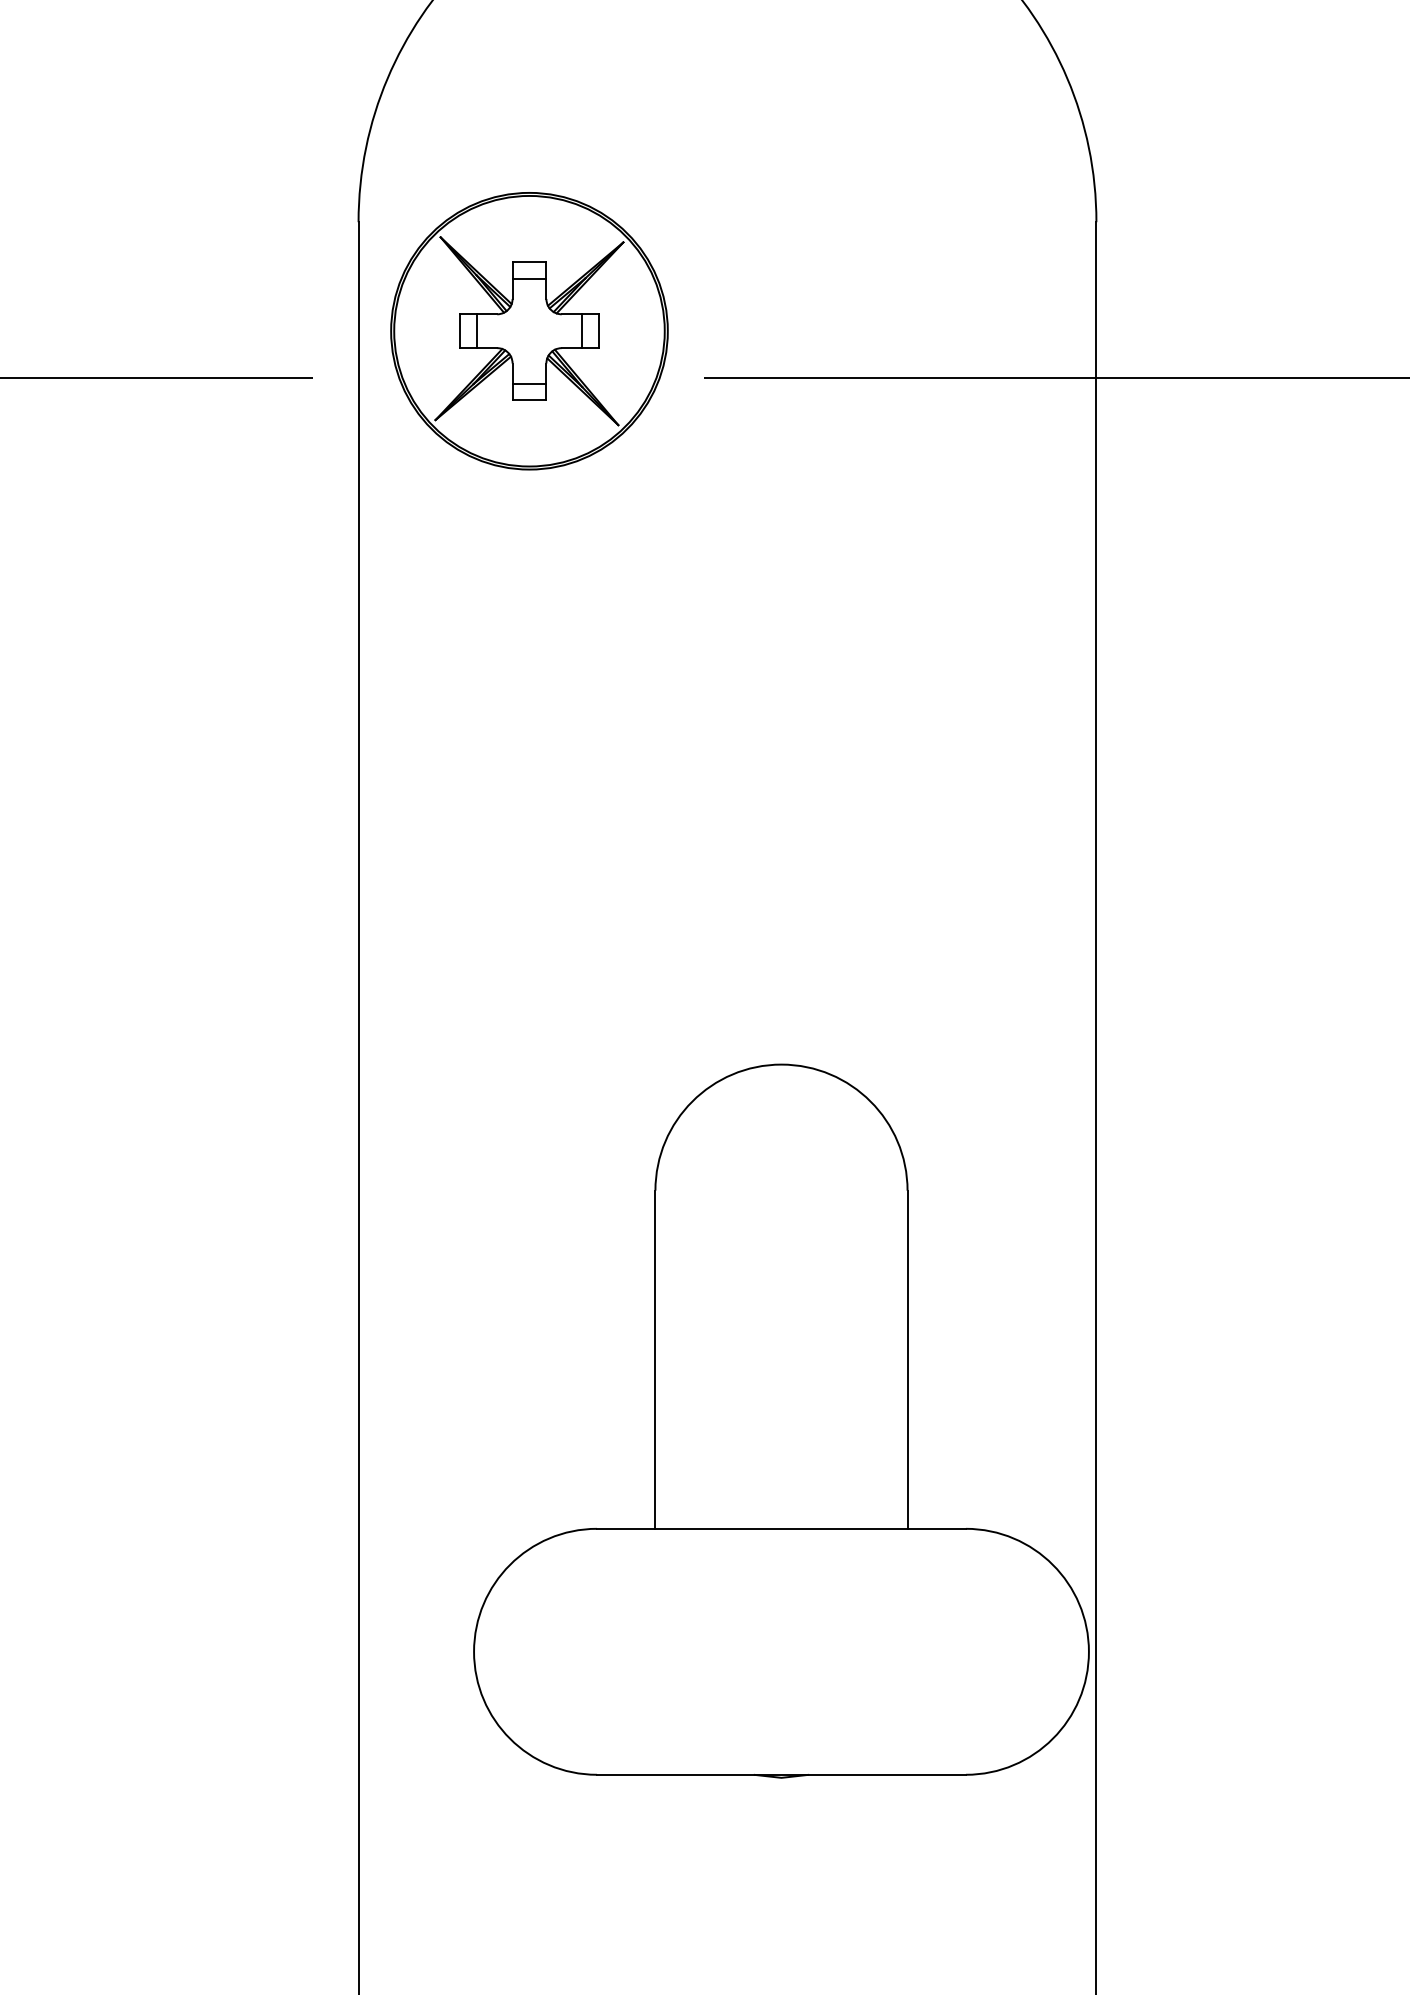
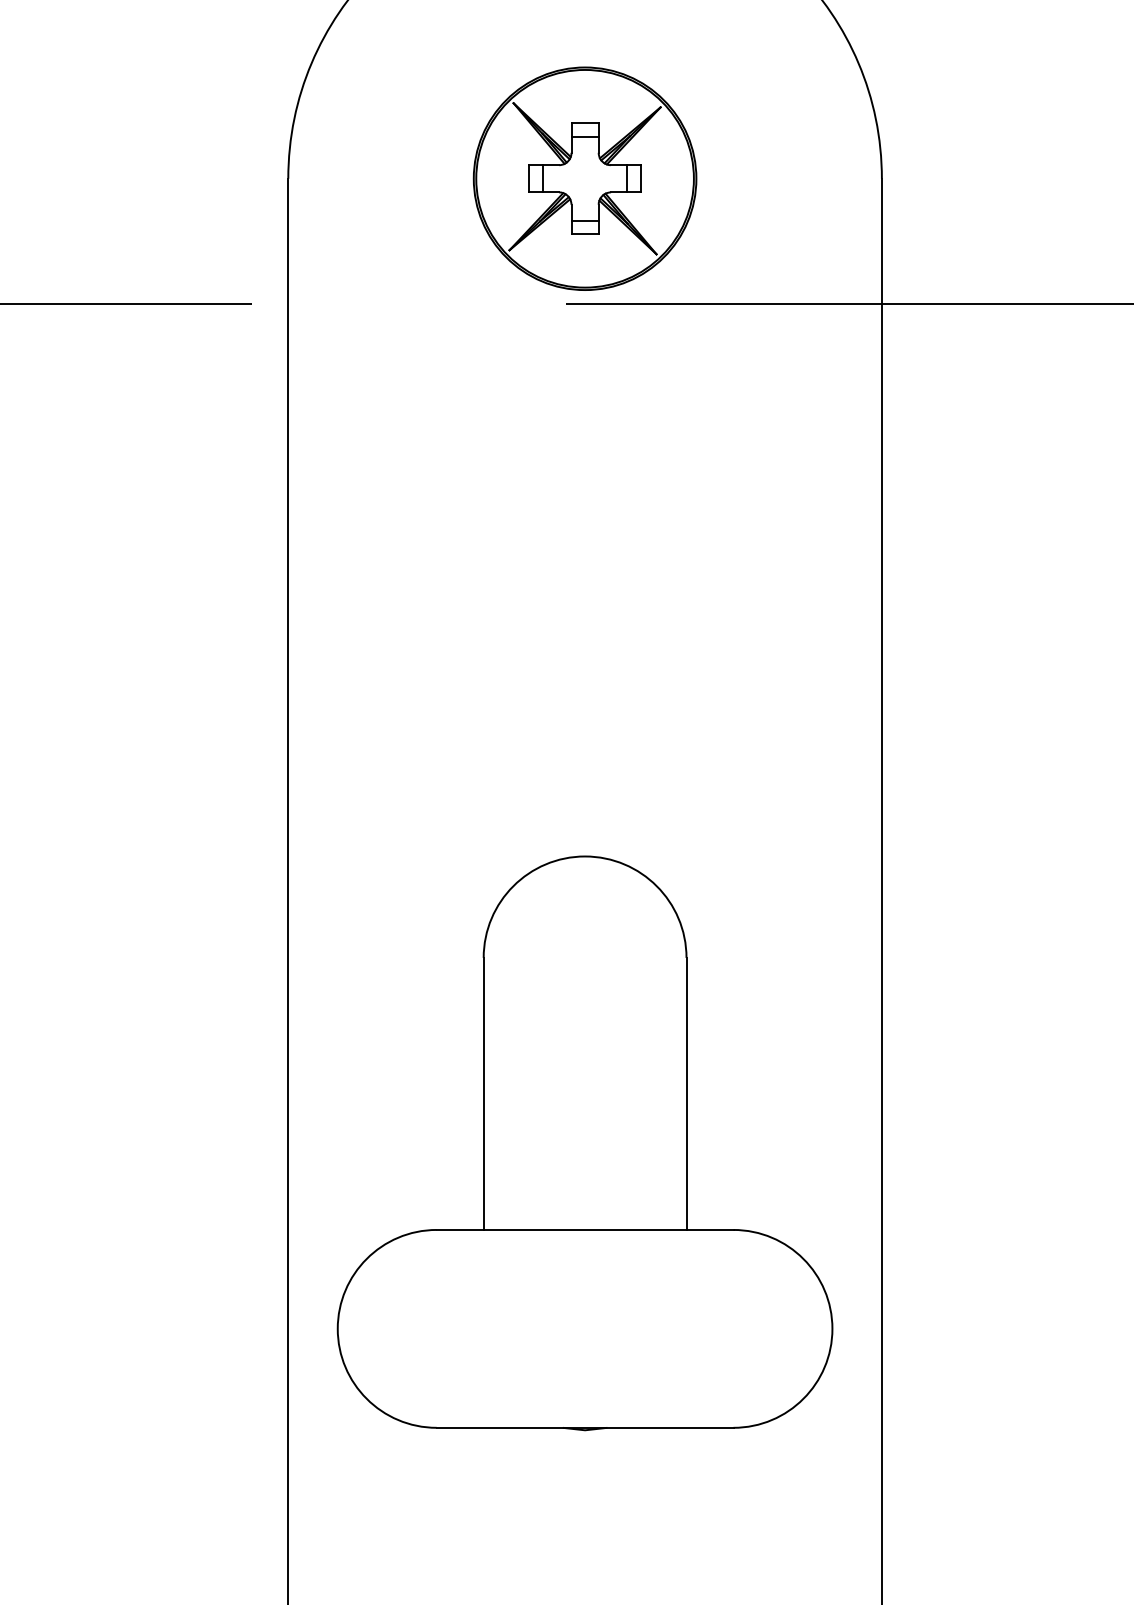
part: (529, 331) -> (585, 179), moved
part: (781, 1420) -> (585, 1142), moved

